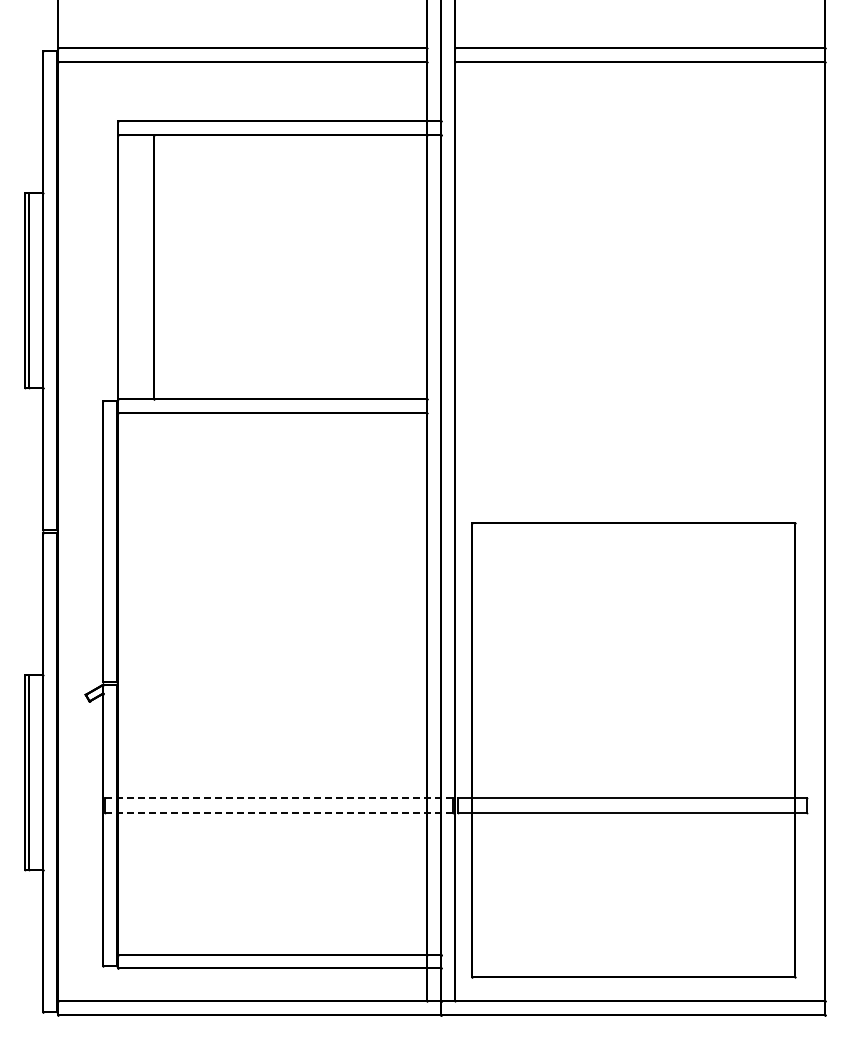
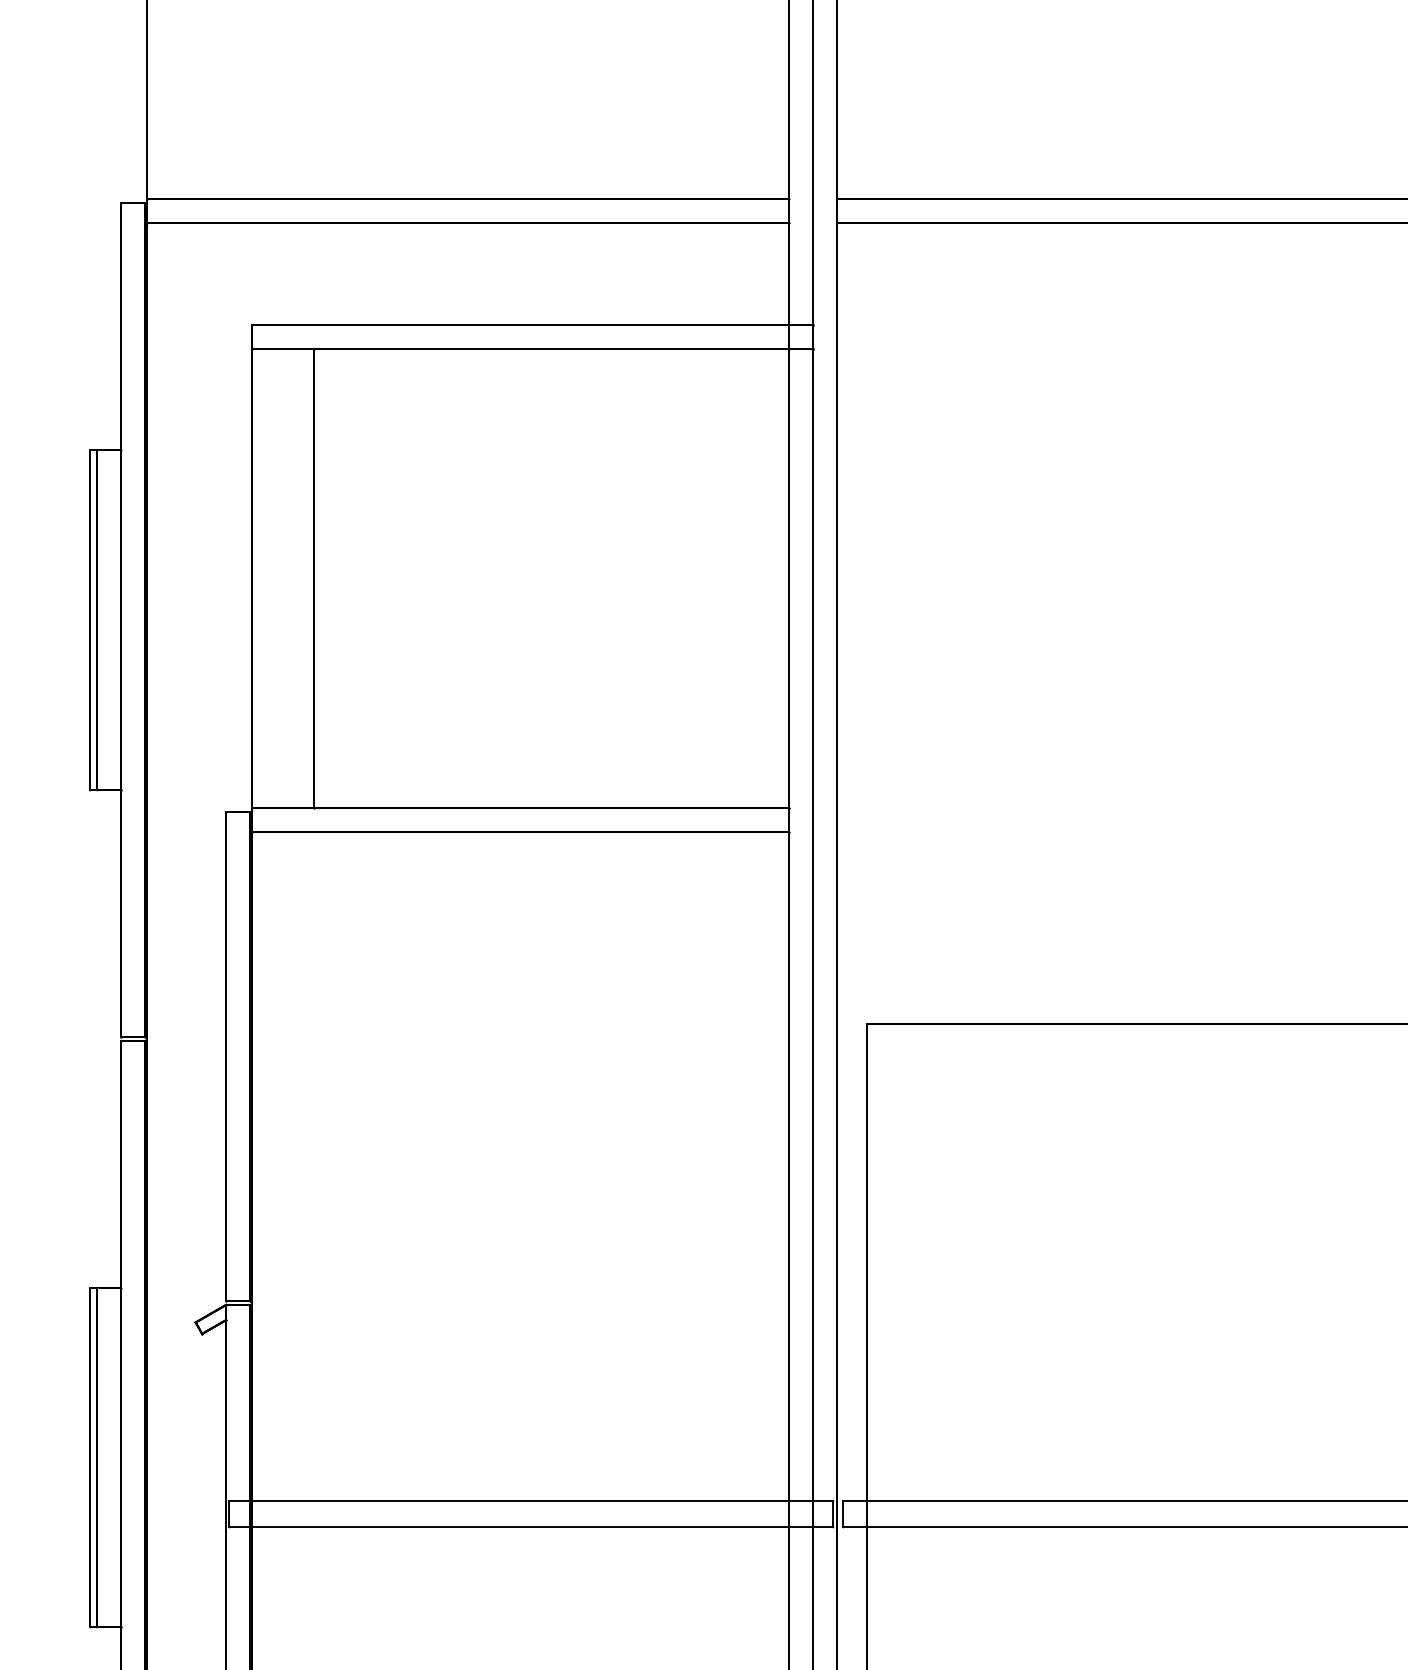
line: (279, 797) -> (532, 1500), dashed -> solid
line: (279, 812) -> (532, 1526), dashed -> solid

